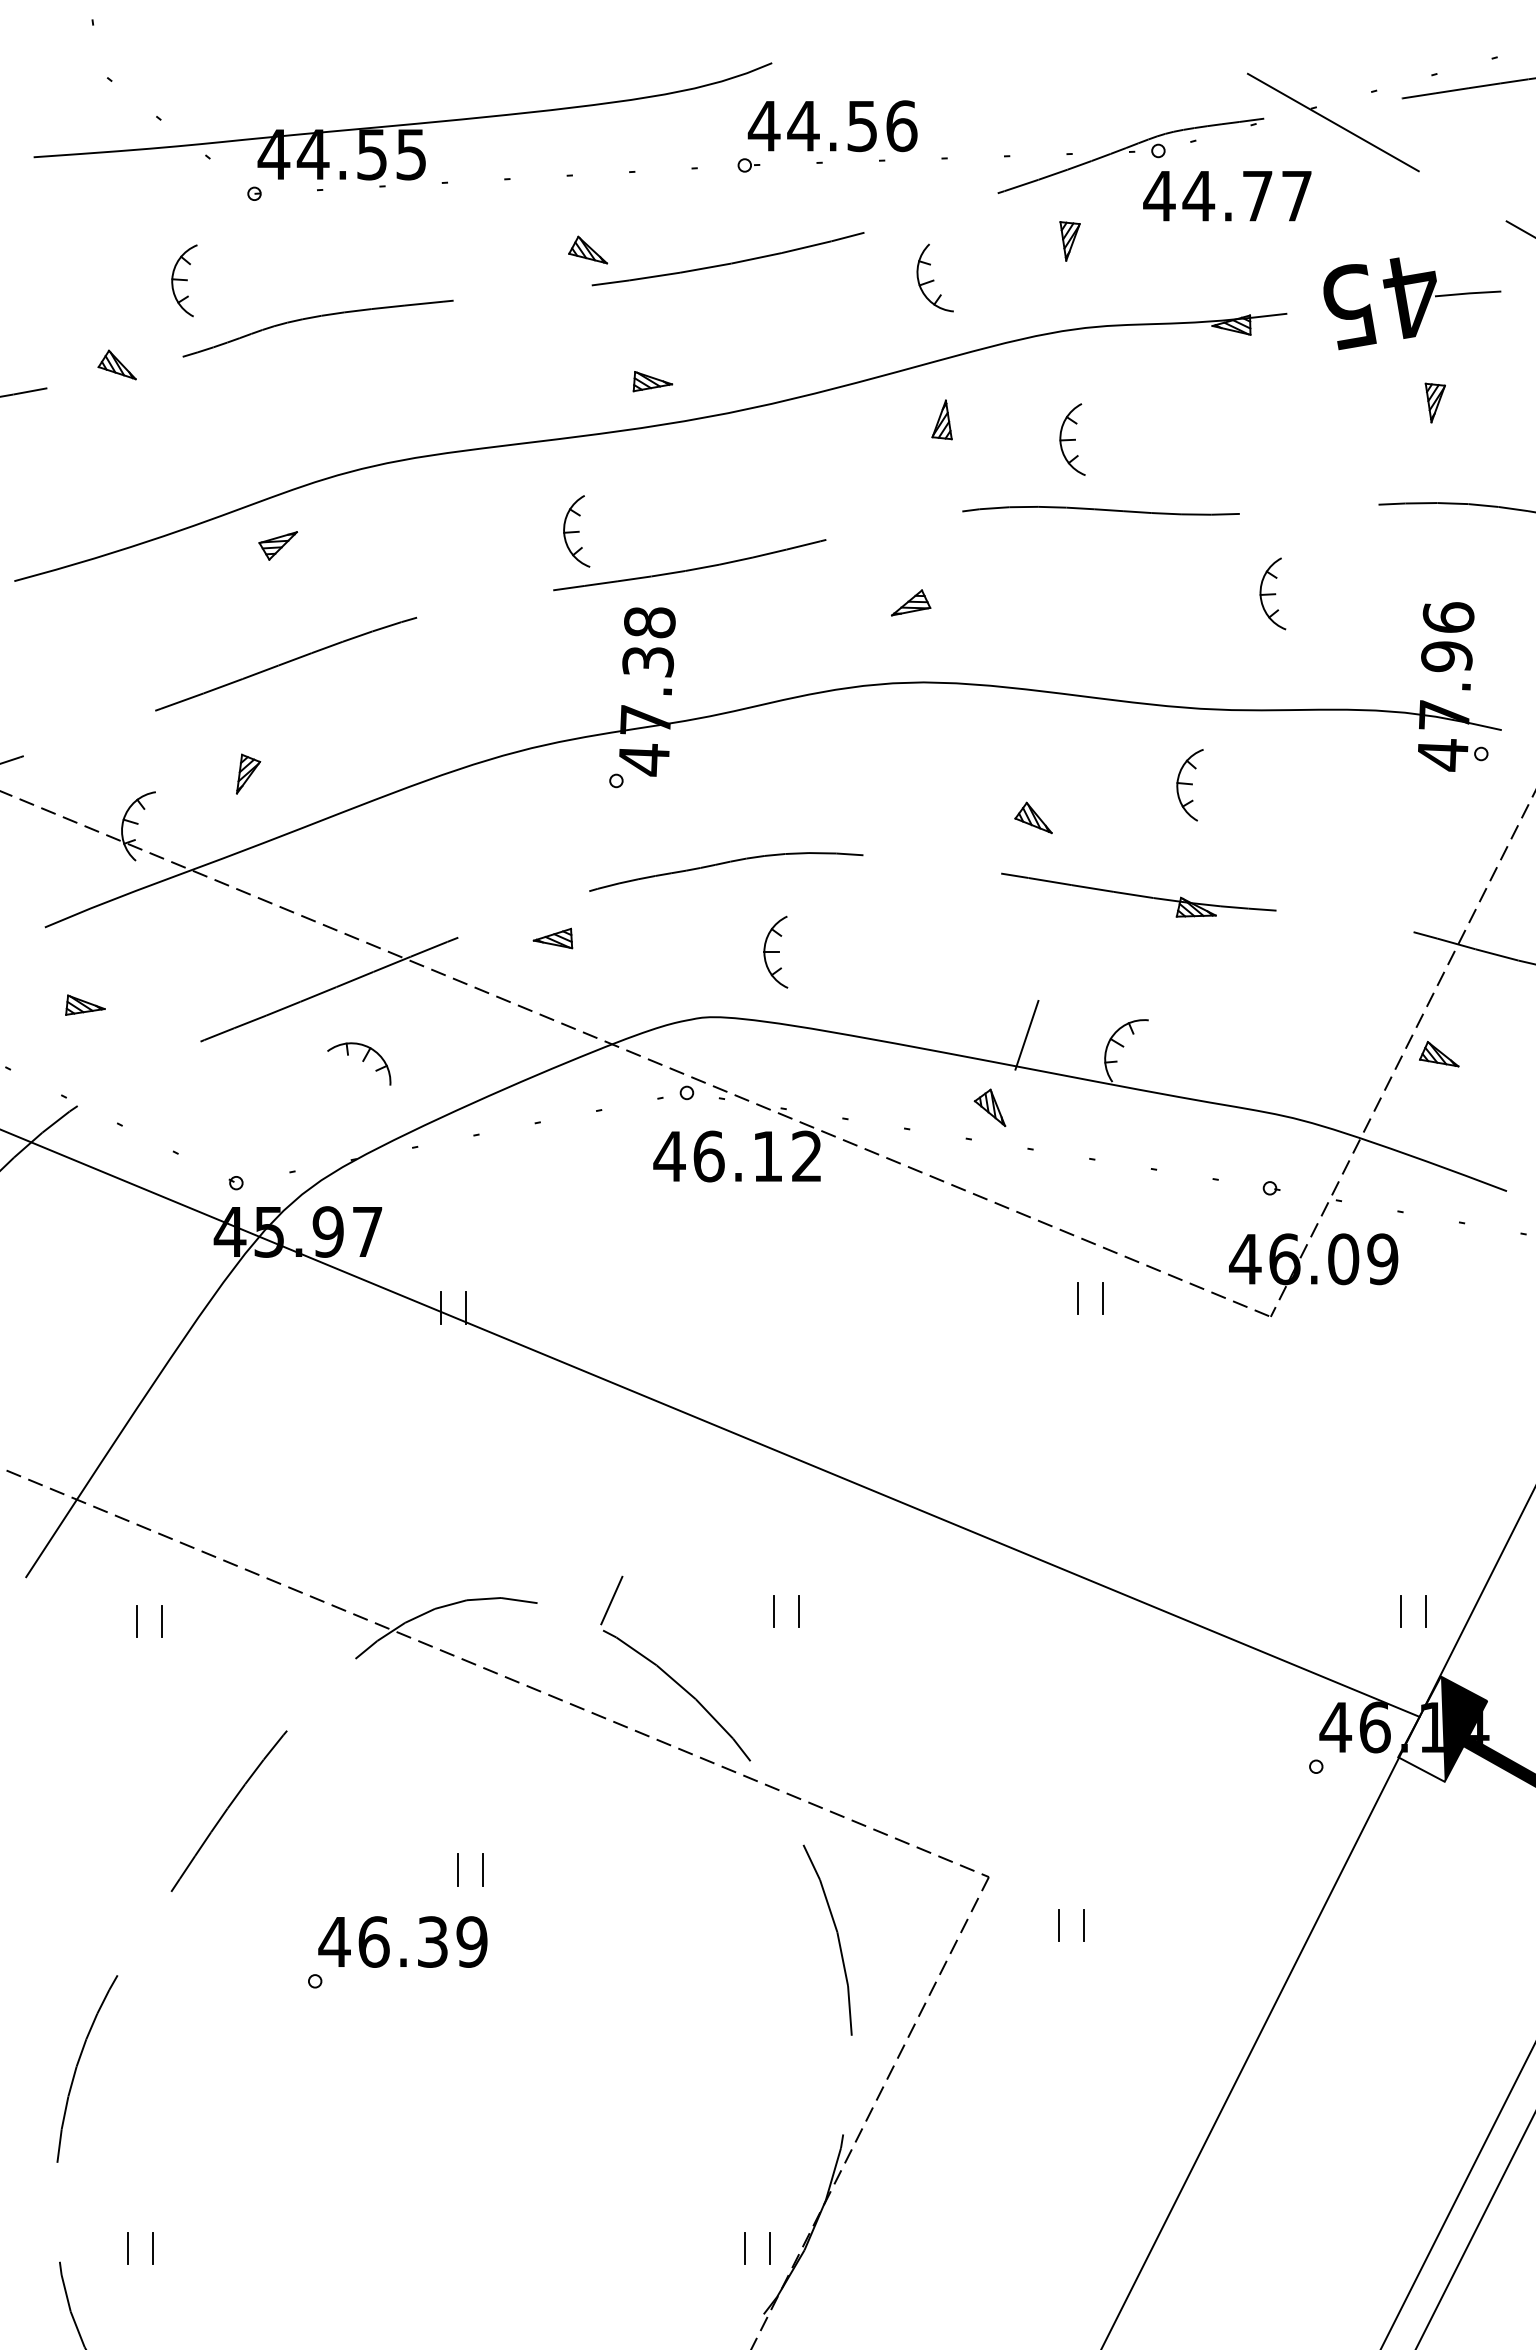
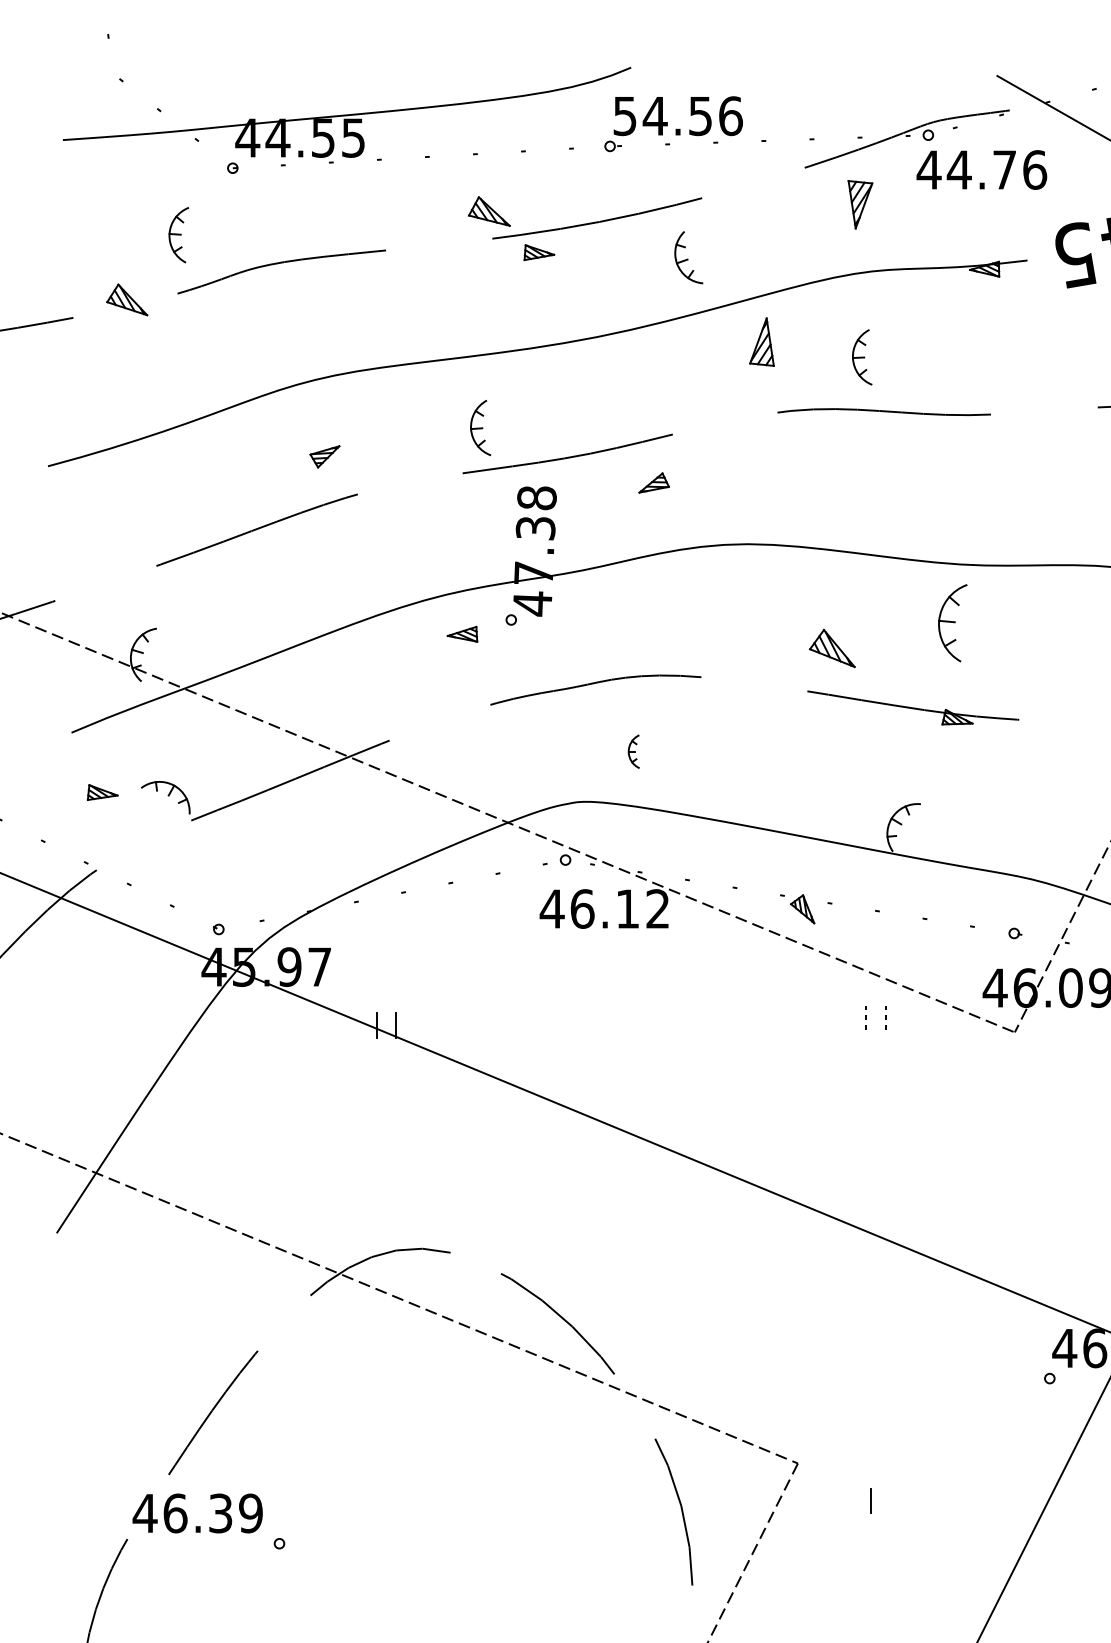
text: (763, 126) -> (624, 116), 44.56 -> 54.56
text: (1296, 196) -> (1034, 170), 44.77 -> 44.76
part: (1069, 241) -> (859, 204), size x1.6
part: (588, 249) -> (489, 211), size x1.4
part: (934, 277) -> (688, 257), moved
part: (116, 364) -> (126, 299), size x1.4
part: (652, 381) -> (539, 252), moved
part: (941, 419) -> (761, 341), size x1.6
part: (277, 545) -> (324, 456), moved
part: (1272, 593) -> (1016, 475), removed
part: (911, 602) -> (654, 482), moved
part: (248, 773) -> (228, 614), removed
part: (1189, 785) -> (952, 623), size x1.4
part: (1033, 817) -> (832, 648), size x1.6
part: (552, 938) -> (462, 634), moved
part: (775, 951) -> (633, 751), size x0.6
line: (1026, 1034) -> (826, 815), removed
part: (359, 1063) -> (165, 797), moved
part: (989, 1107) -> (802, 909), moved
line: (1077, 1298) -> (866, 1018), solid -> dashed
line: (1102, 1298) -> (885, 1018), solid -> dashed
line: (611, 1600) -> (507, 1250), removed
line: (773, 1611) -> (632, 1259), removed
line: (798, 1611) -> (651, 1259), removed
line: (137, 1620) -> (142, 1266), removed
line: (162, 1620) -> (162, 1266), removed
line: (457, 1869) -> (389, 1457), removed
line: (482, 1869) -> (408, 1457), removed
line: (1058, 1924) -> (851, 1499), removed
text: (402, 1941) -> (197, 1513), moved

